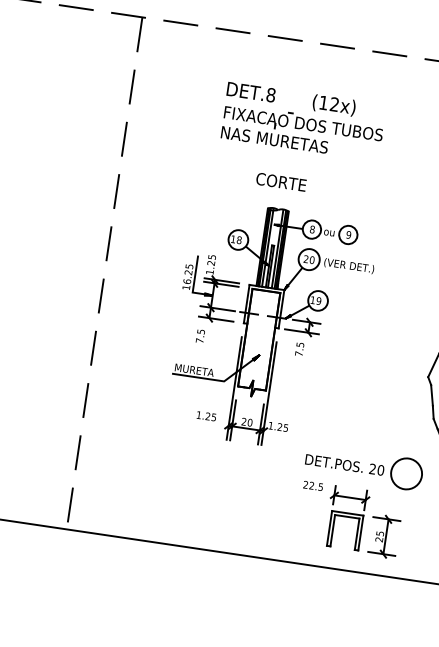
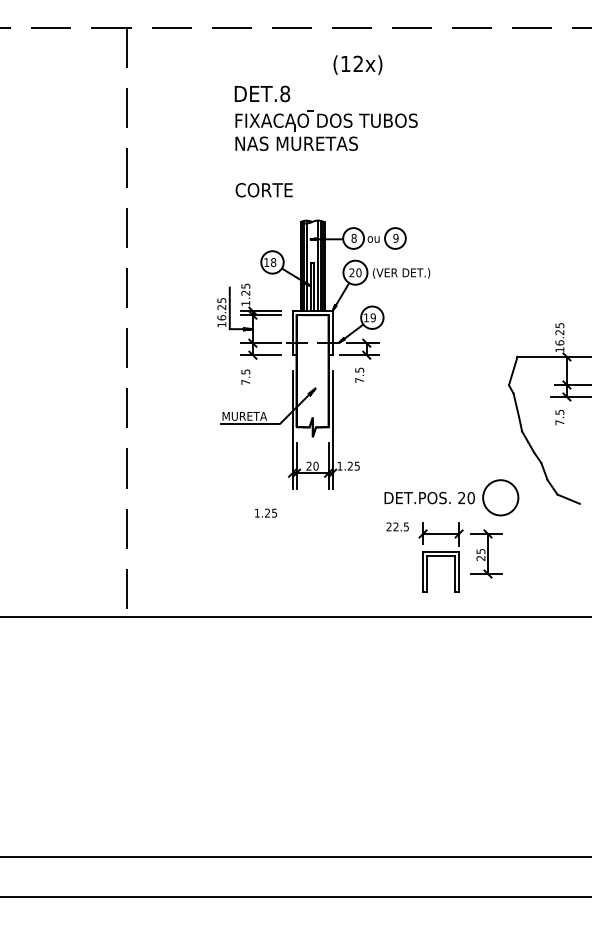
text: (333, 104) -> (357, 64), moved
text: (280, 182) -> (263, 190), moved
text: (206, 415) -> (265, 512), moved
part: (384, 536) -> (486, 553), moved

